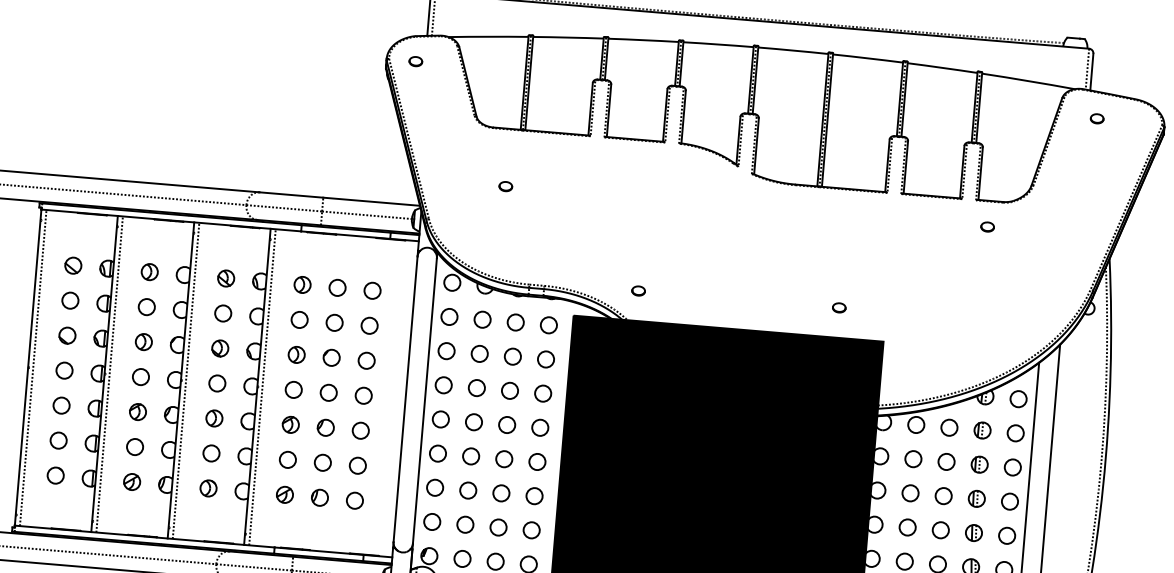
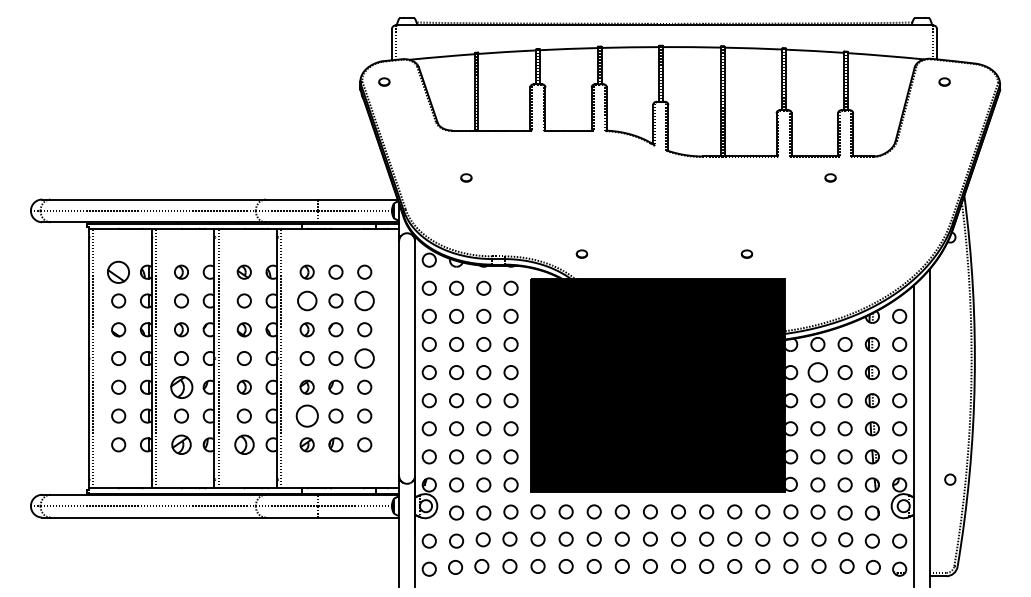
part: (987, 226) -> (830, 177), moved
part: (73, 264) -> (118, 271), size x1.6
circle: (298, 319) -> (306, 300), size x1.4
circle: (369, 325) -> (364, 300), size x1.4
circle: (363, 395) -> (364, 358), size x1.4
part: (136, 410) -> (180, 386), size x1.6
circle: (287, 459) -> (306, 415), size x1.6
circle: (912, 459) -> (817, 372), size x1.4
part: (132, 481) -> (181, 444), size x1.4
part: (207, 487) -> (243, 444), size x1.4

